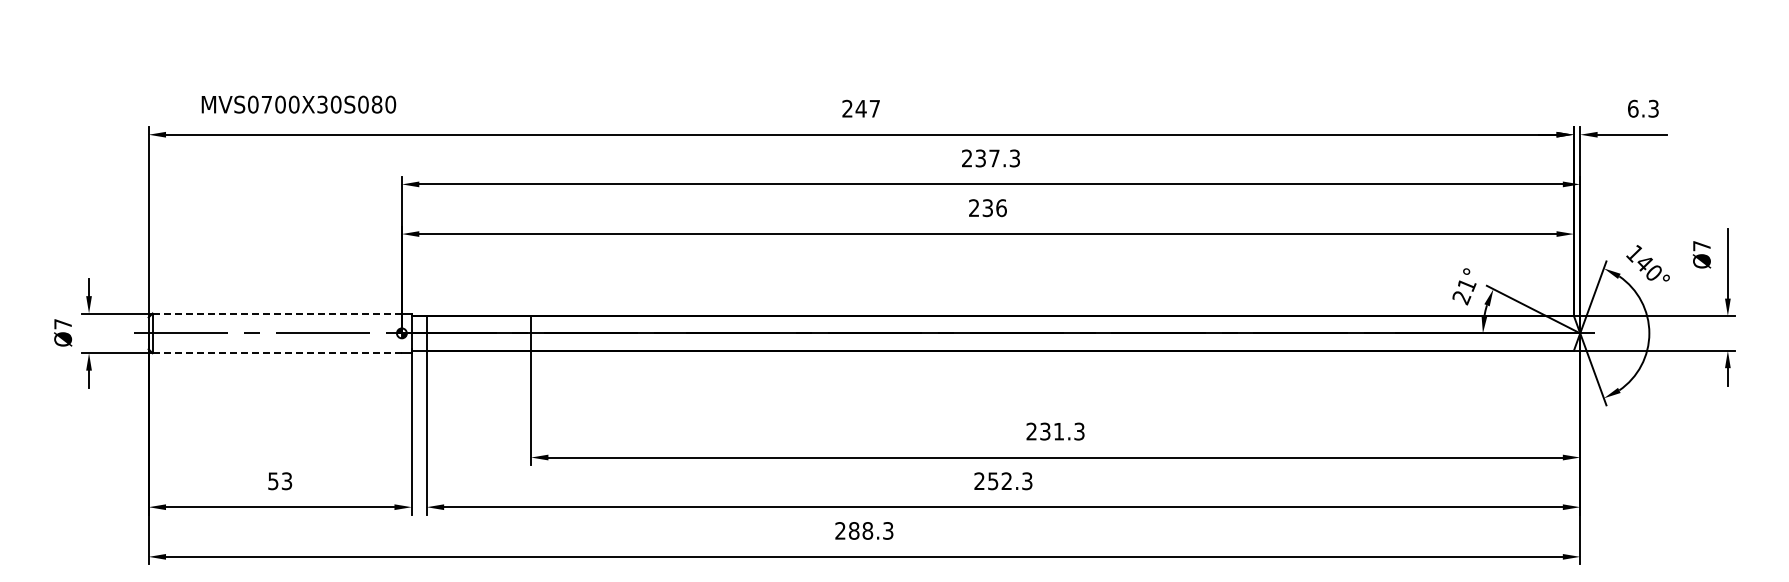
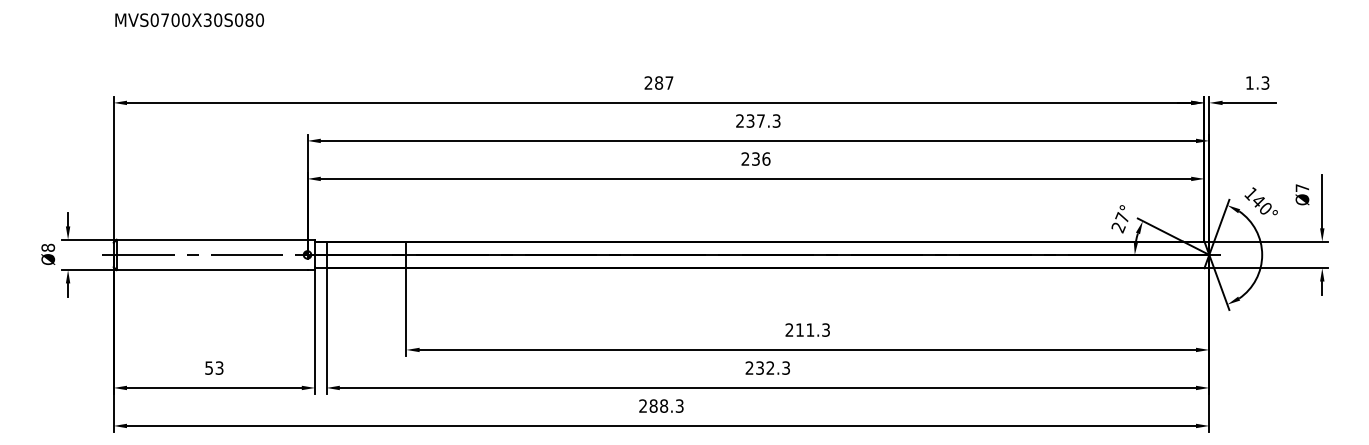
text: (298, 104) -> (189, 20), moved
text: (860, 108) -> (658, 82), 247 -> 287
text: (1633, 108) -> (1250, 82), 6.3 -> 1.3
text: (1466, 284) -> (1122, 217), 21° -> 27°
line: (277, 313) -> (212, 239), dashed -> solid
text: (63, 323) -> (48, 247), Ø7 -> Ø8
line: (277, 353) -> (212, 270), dashed -> solid
text: (1045, 431) -> (800, 330), 231.3 -> 211.3
text: (993, 480) -> (760, 367), 252.3 -> 232.3

